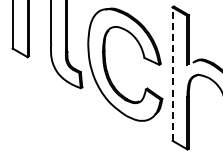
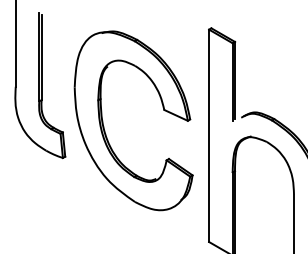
line: (172, 74) -> (208, 136), dashed -> solid

